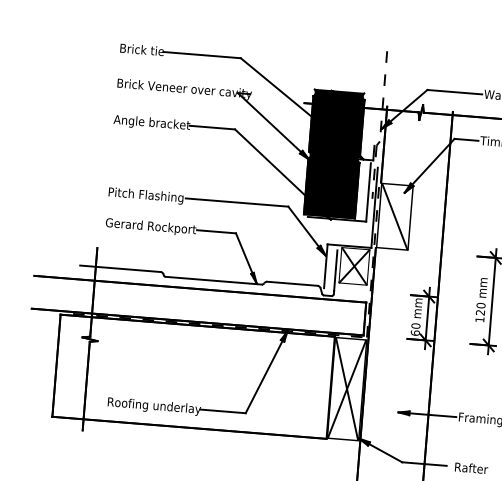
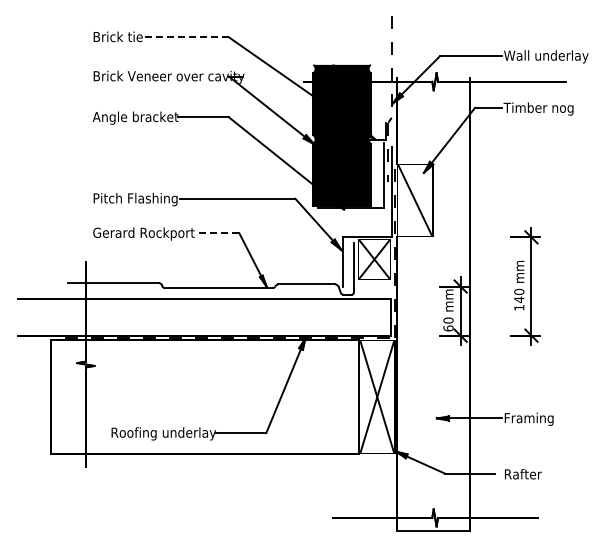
line: (202, 55) -> (185, 37), solid -> dashed
line: (216, 232) -> (217, 233), solid -> dashed
text: (480, 312) -> (519, 299), 120 -> 140

